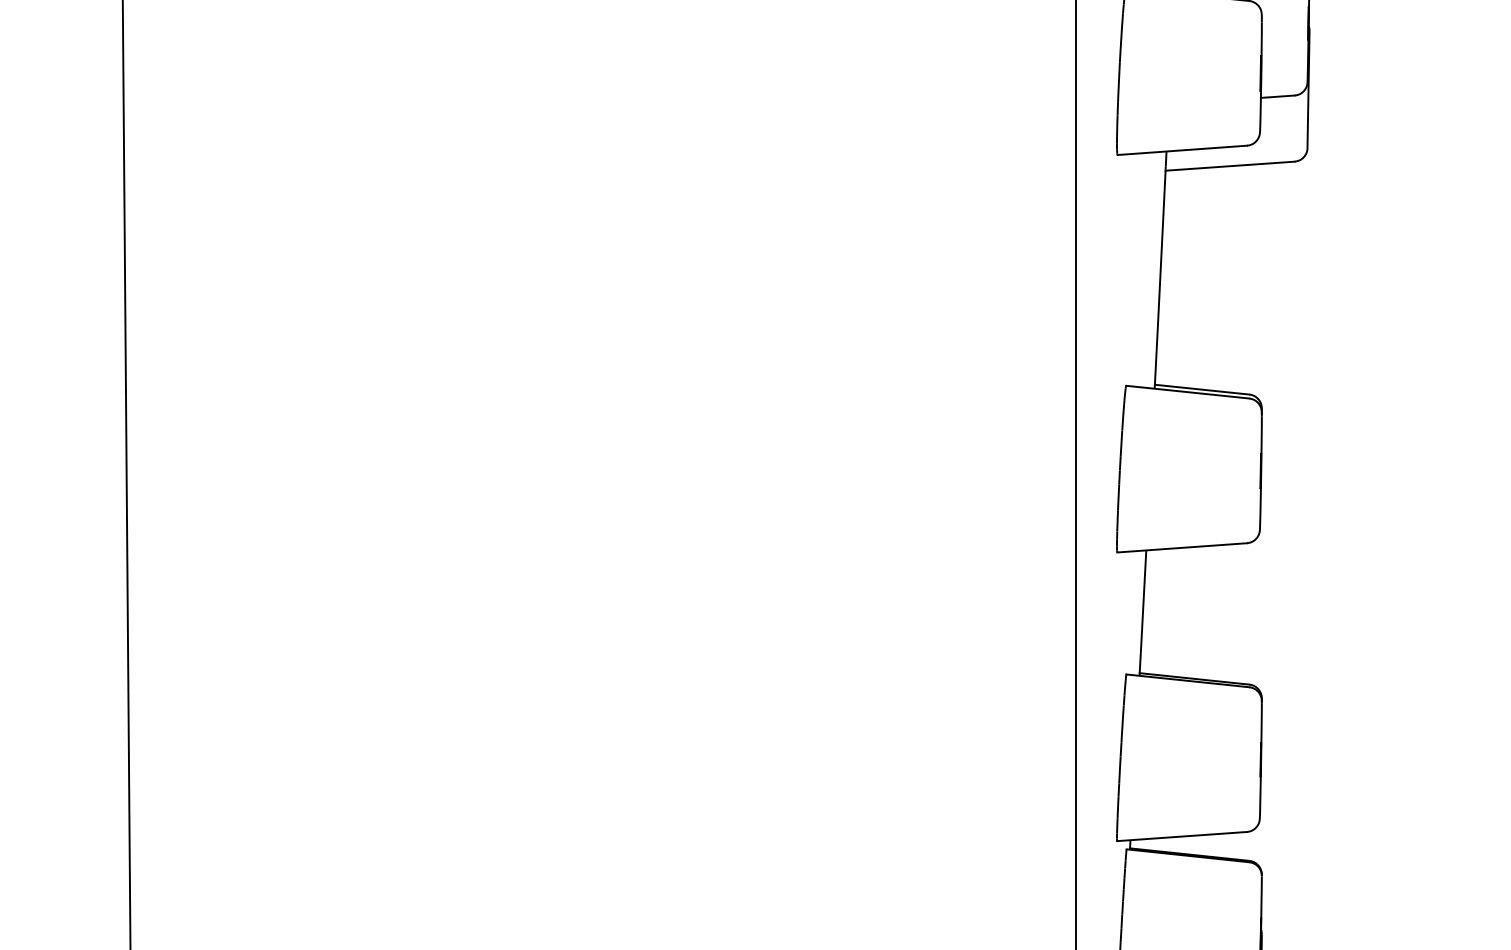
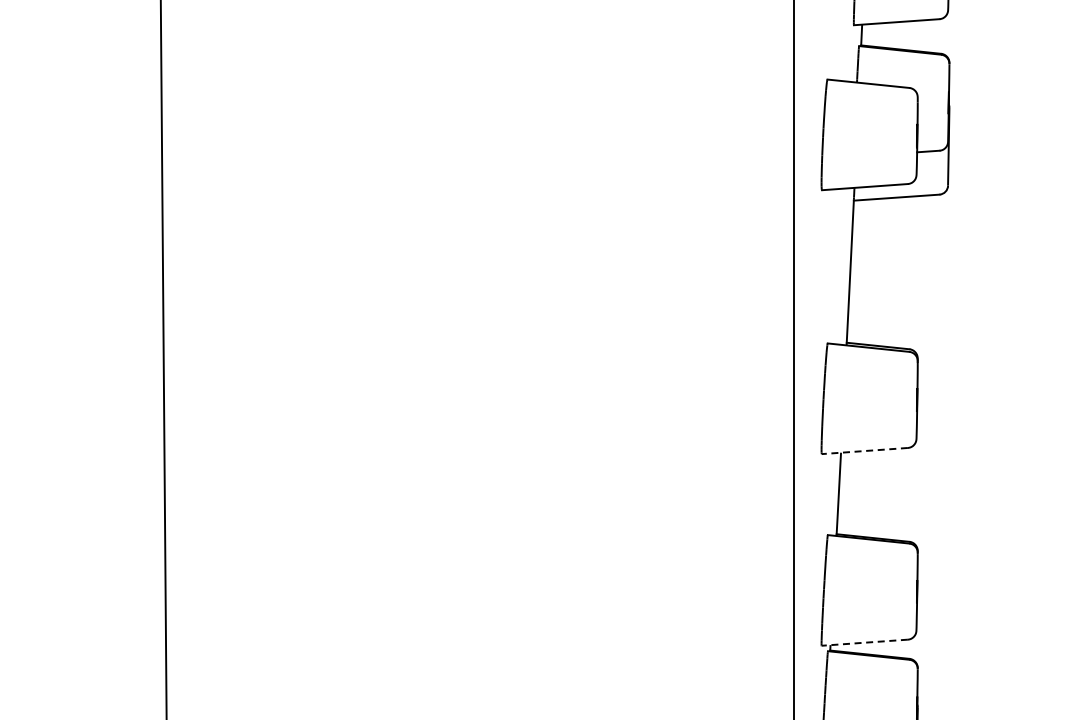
line: (1181, 548) -> (864, 451), solid -> dashed
line: (1181, 836) -> (864, 642), solid -> dashed

